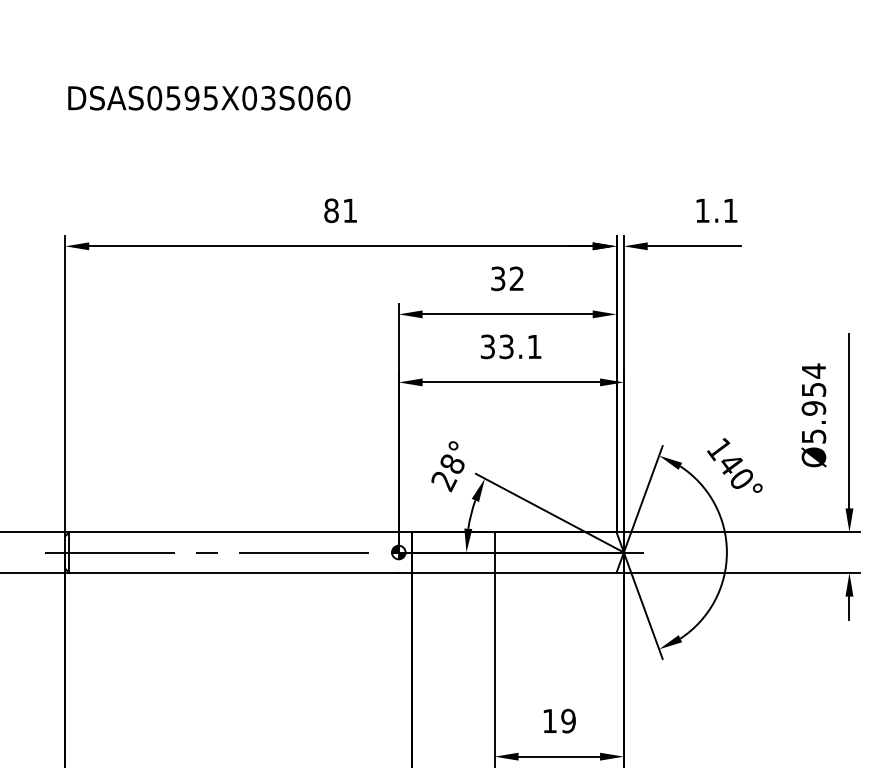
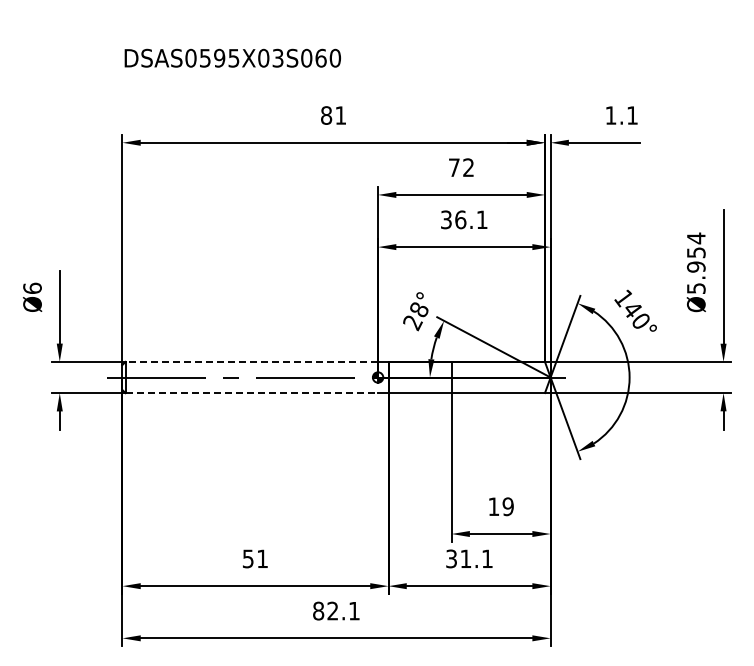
text: (208, 97) -> (232, 57), moved
text: (498, 278) -> (454, 167), 32 -> 72
text: (506, 346) -> (460, 219), 33.1 -> 36.1
line: (233, 531) -> (251, 361), solid -> dashed
line: (234, 573) -> (252, 393), solid -> dashed

